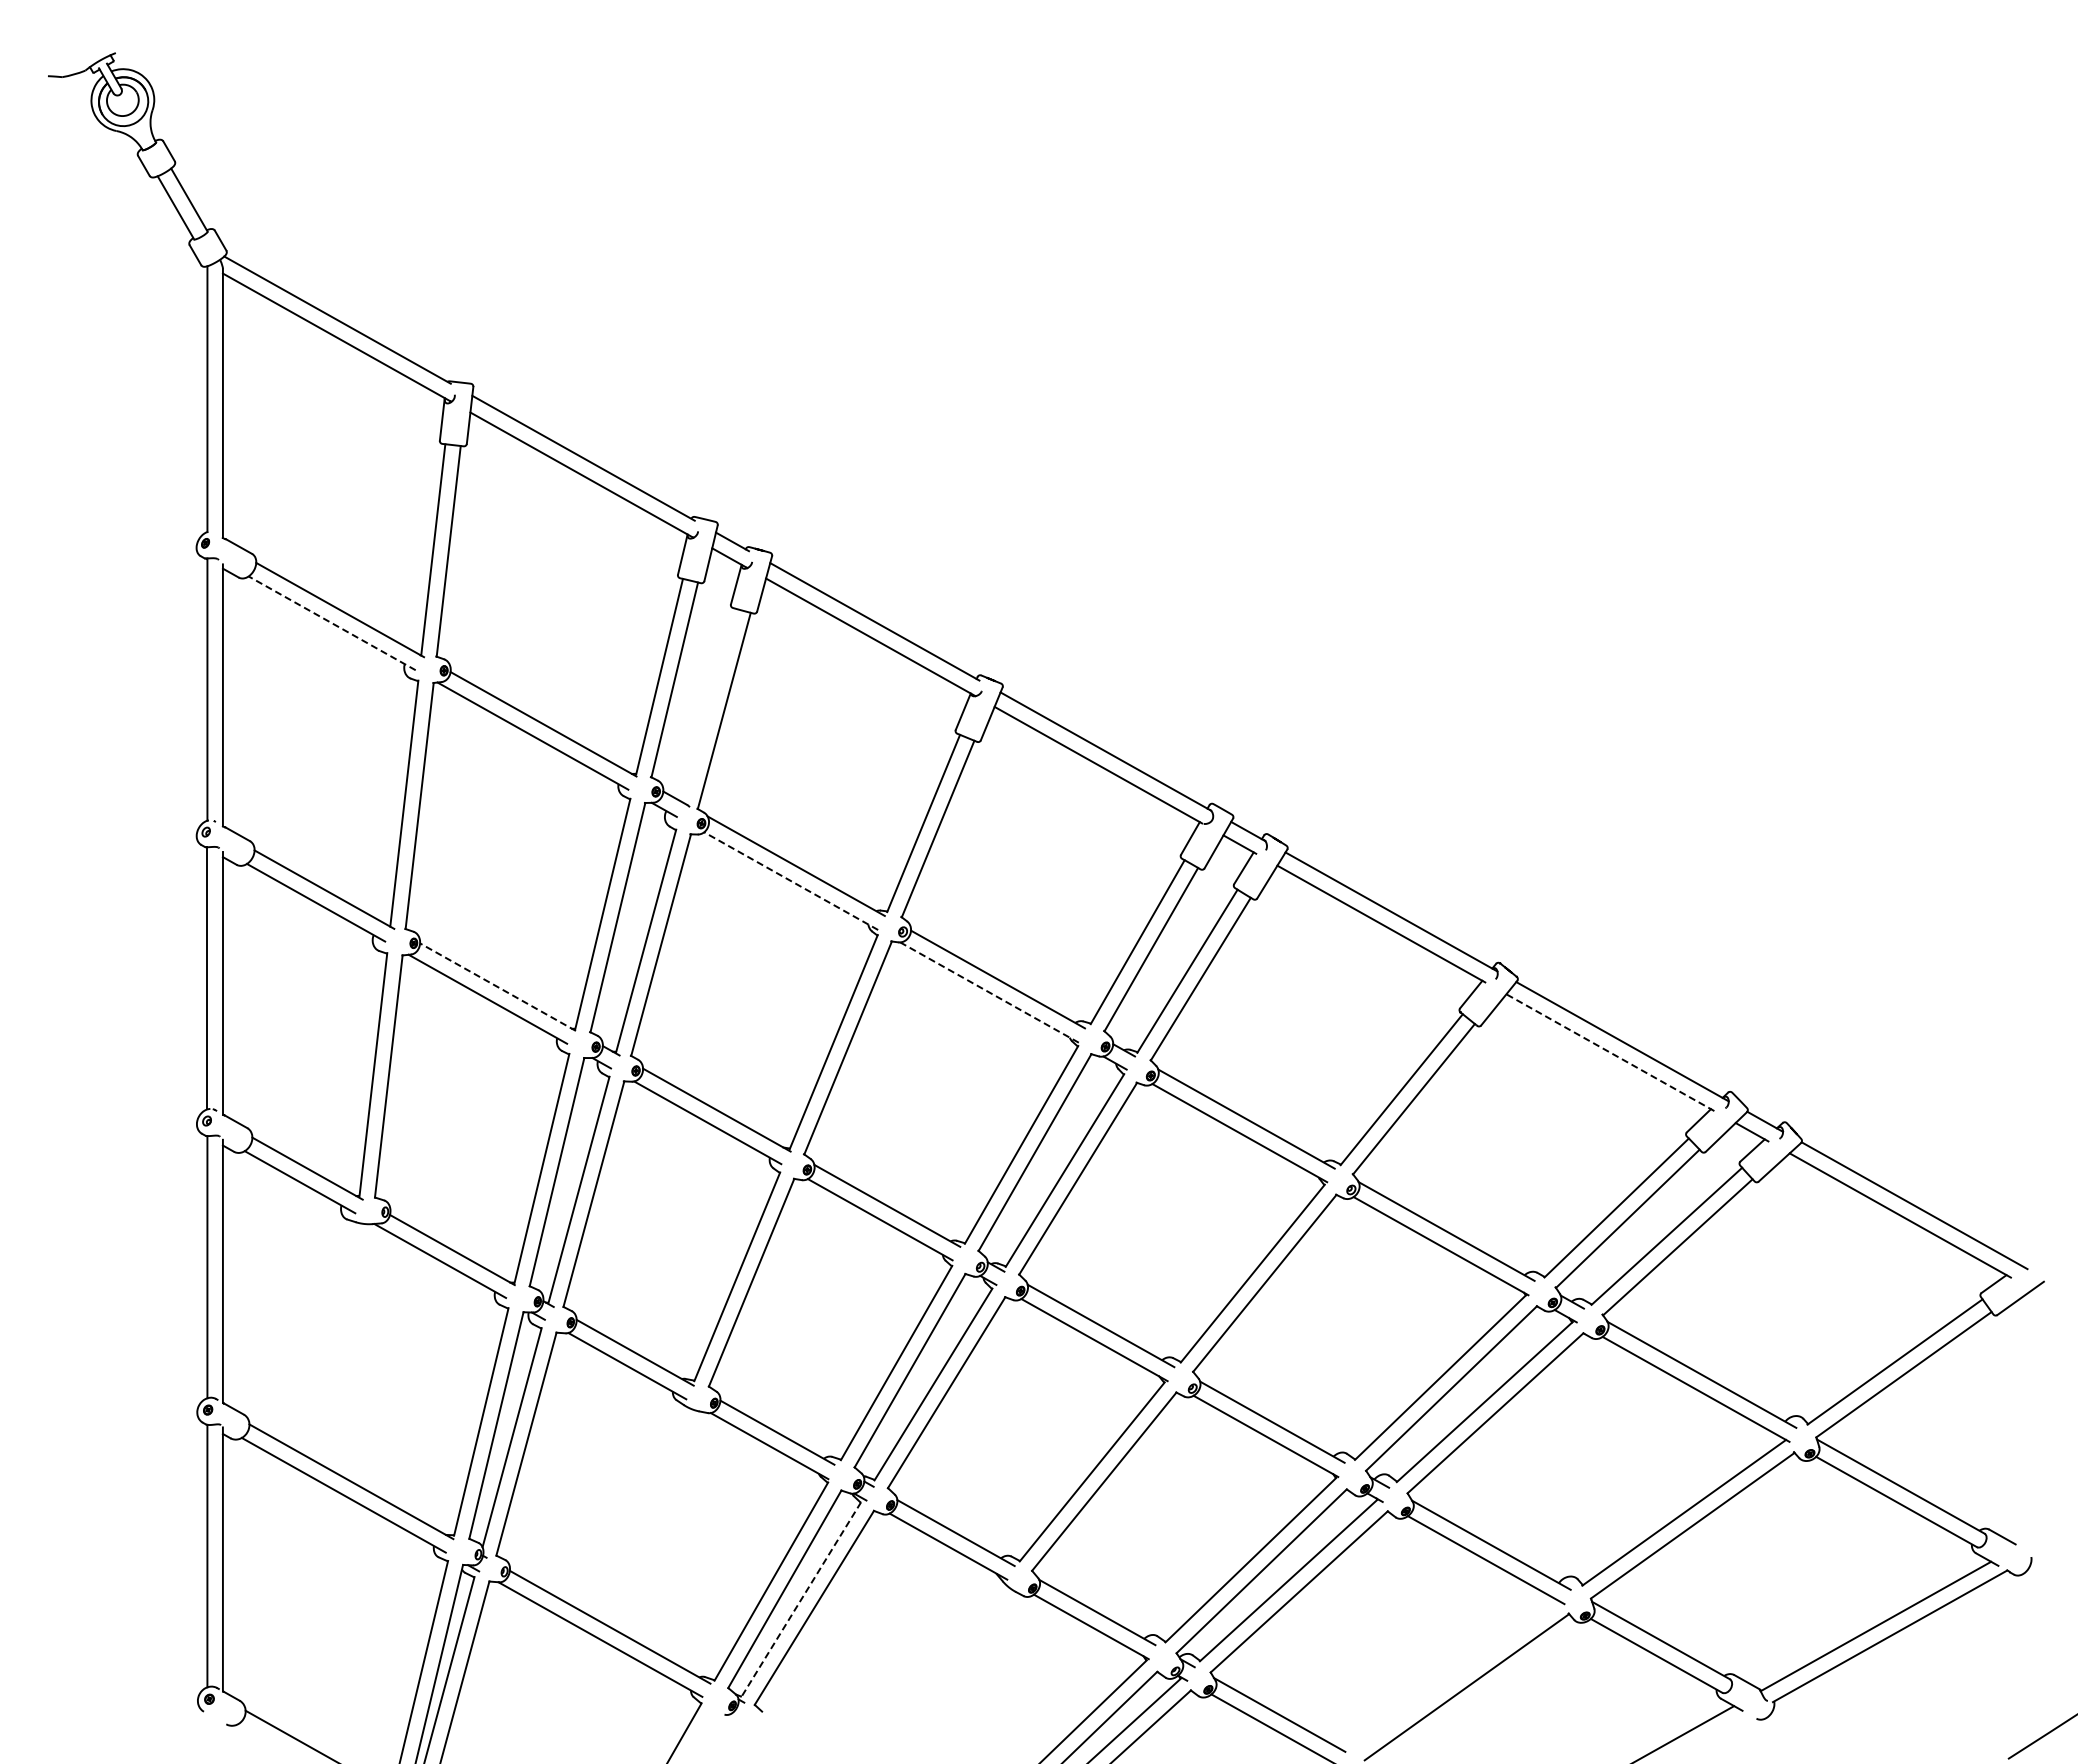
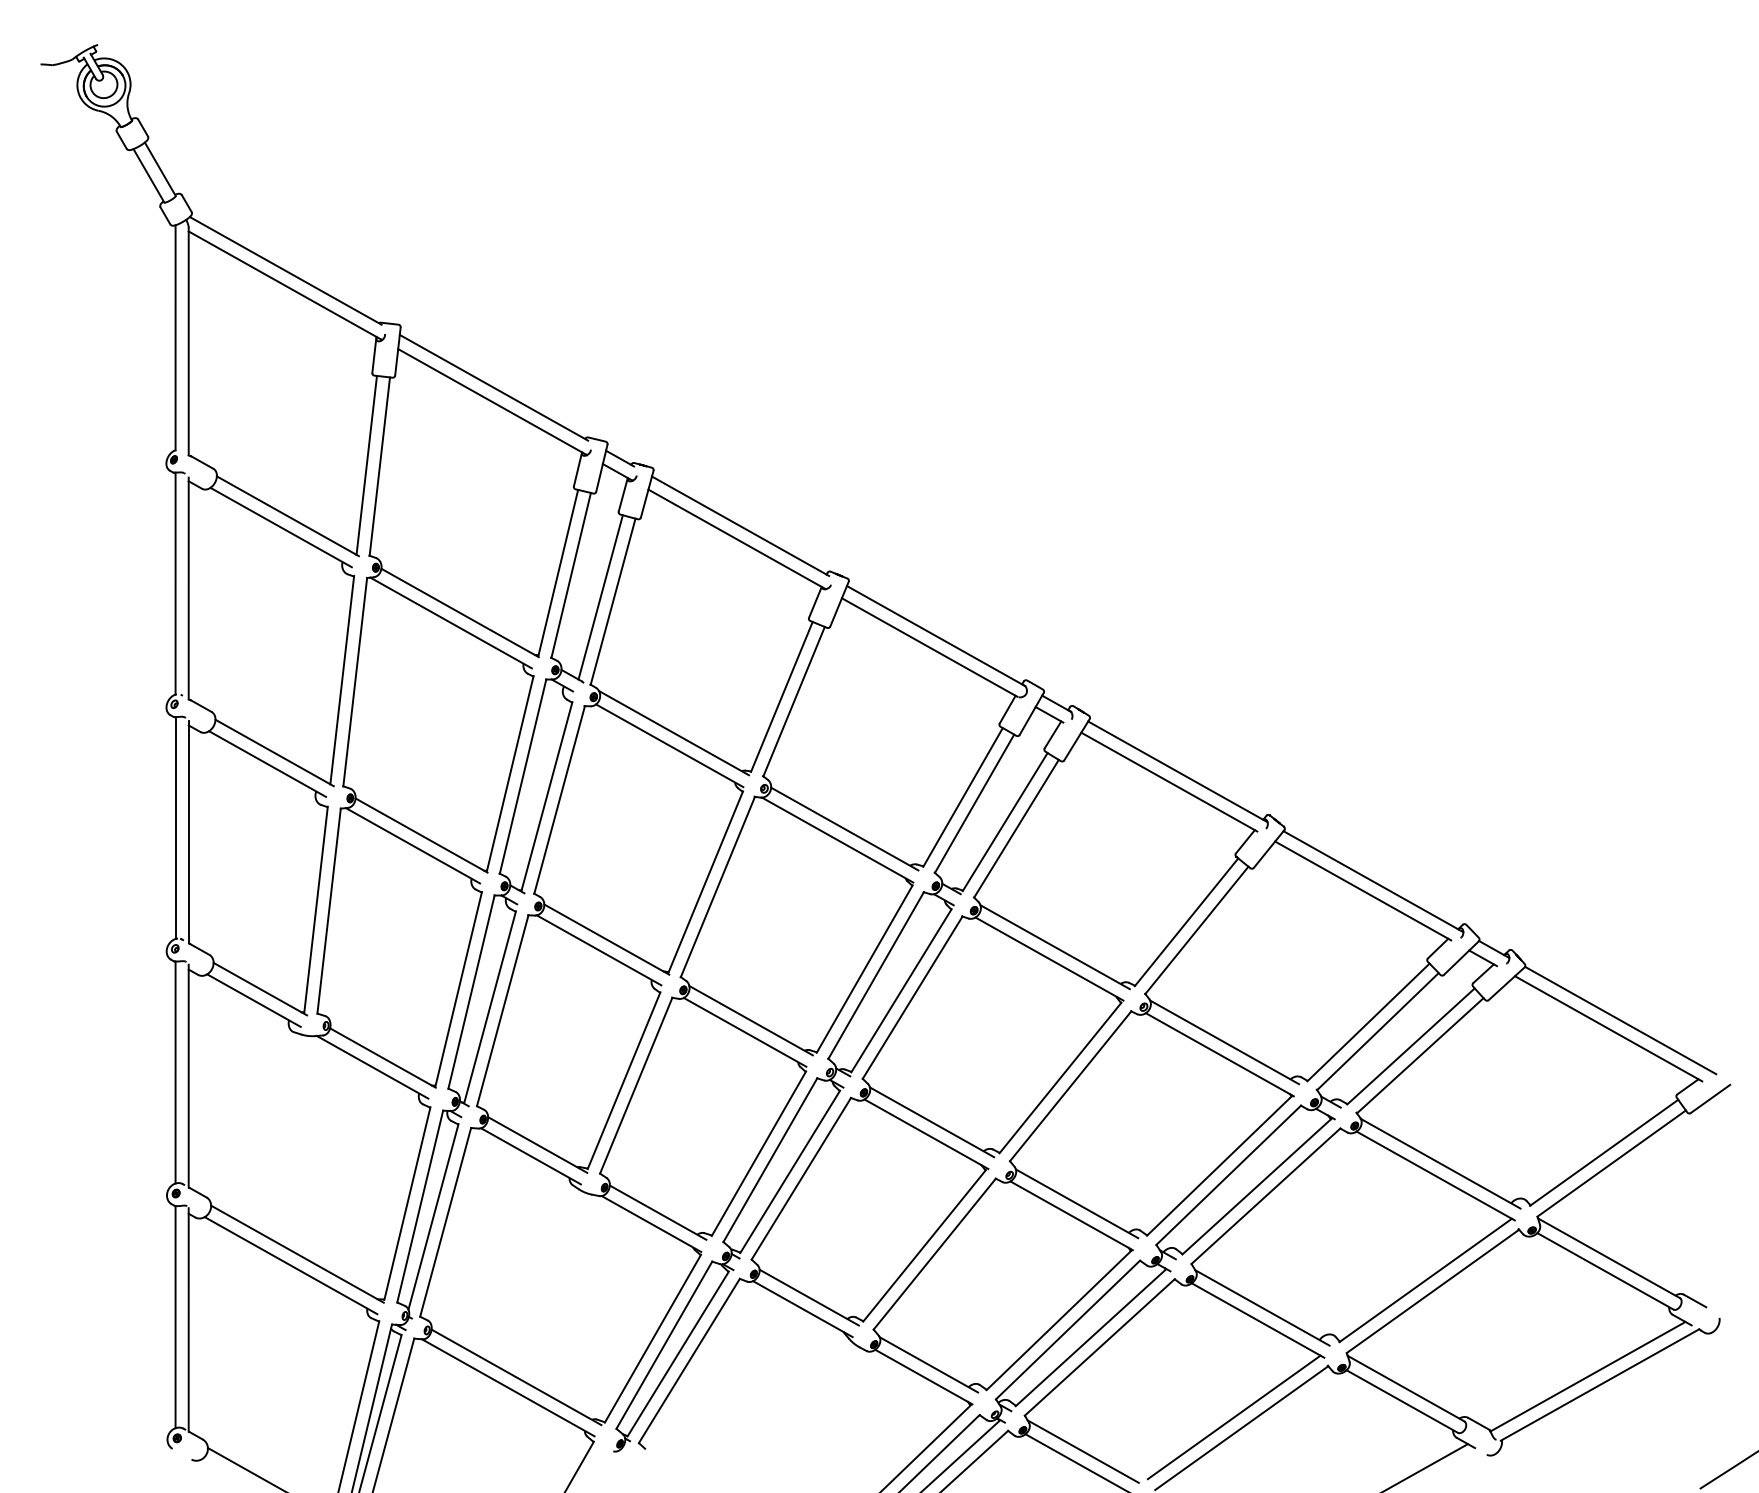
line: (332, 623) -> (281, 527), dashed -> solid
line: (709, 705) -> (600, 597), added
line: (791, 881) -> (669, 746), dashed -> solid
line: (497, 986) -> (421, 834), dashed -> solid
line: (989, 992) -> (837, 840), dashed -> solid
line: (1609, 1052) -> (1362, 890), dashed -> solid
line: (800, 1600) -> (677, 1354), dashed -> solid
line: (1458, 1674) -> (1234, 1417), added

